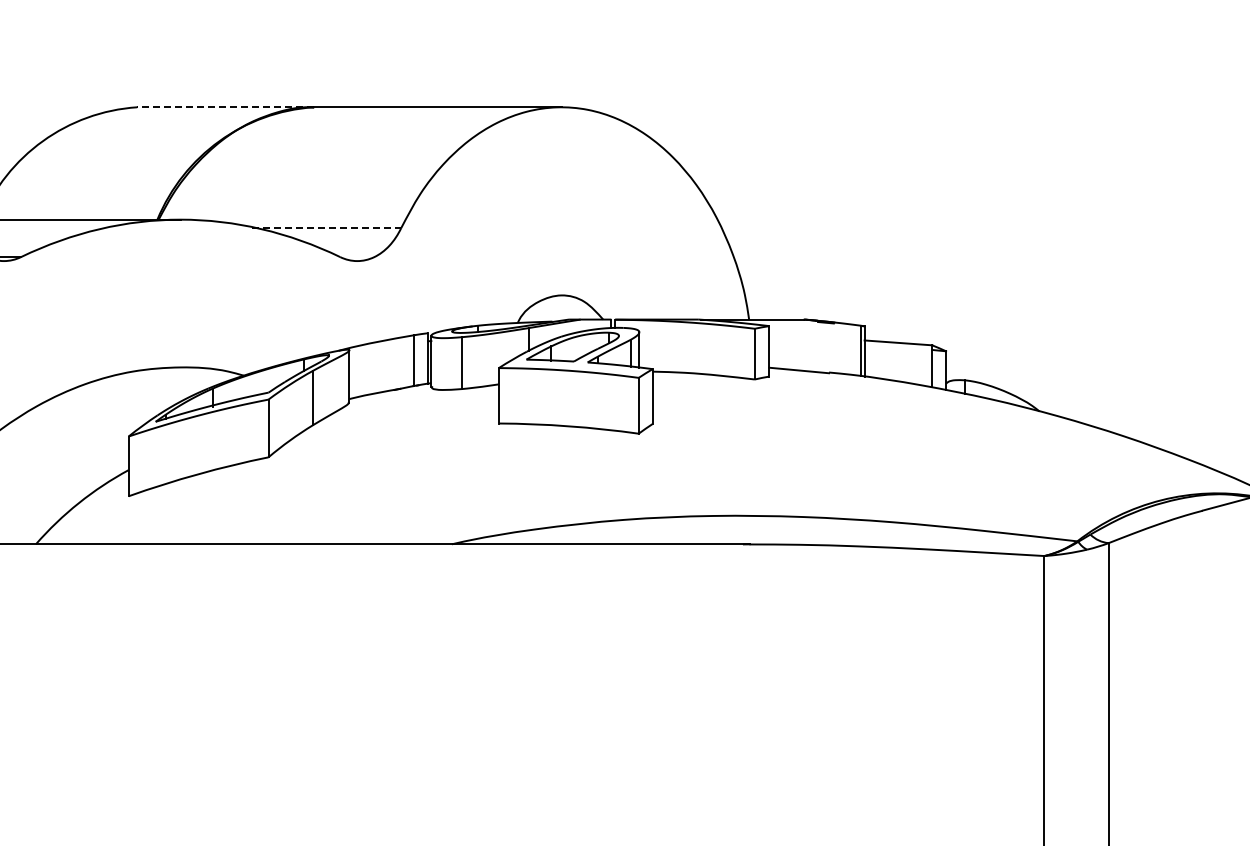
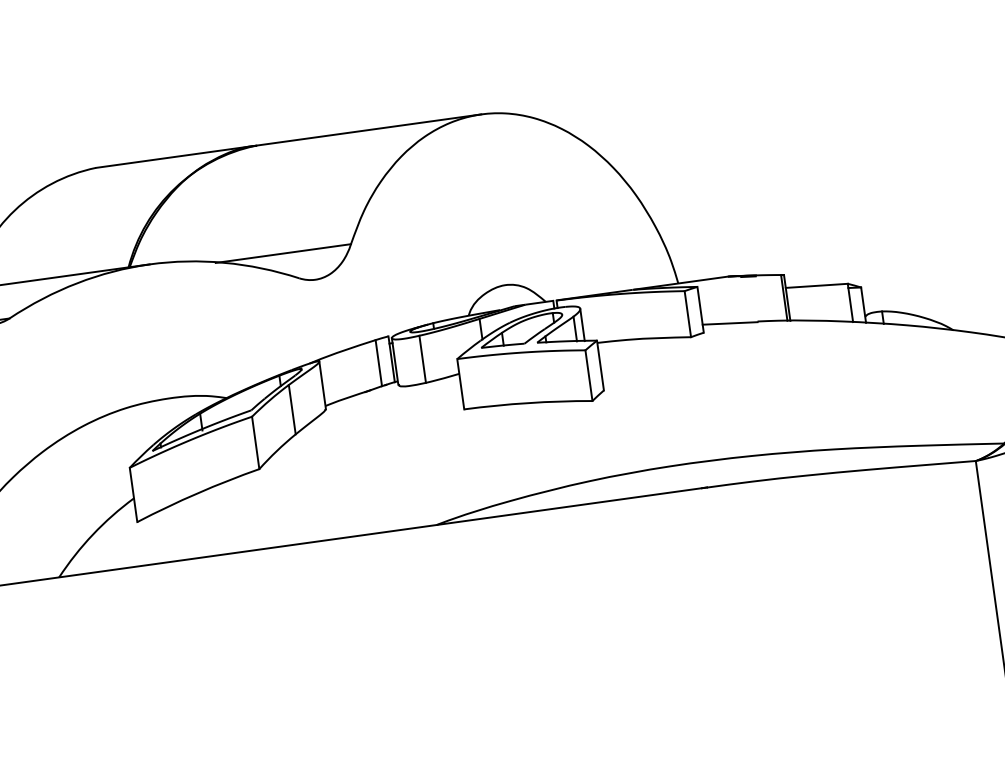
line: (225, 107) -> (176, 156), dashed -> solid
line: (326, 227) -> (283, 253), dashed -> solid

